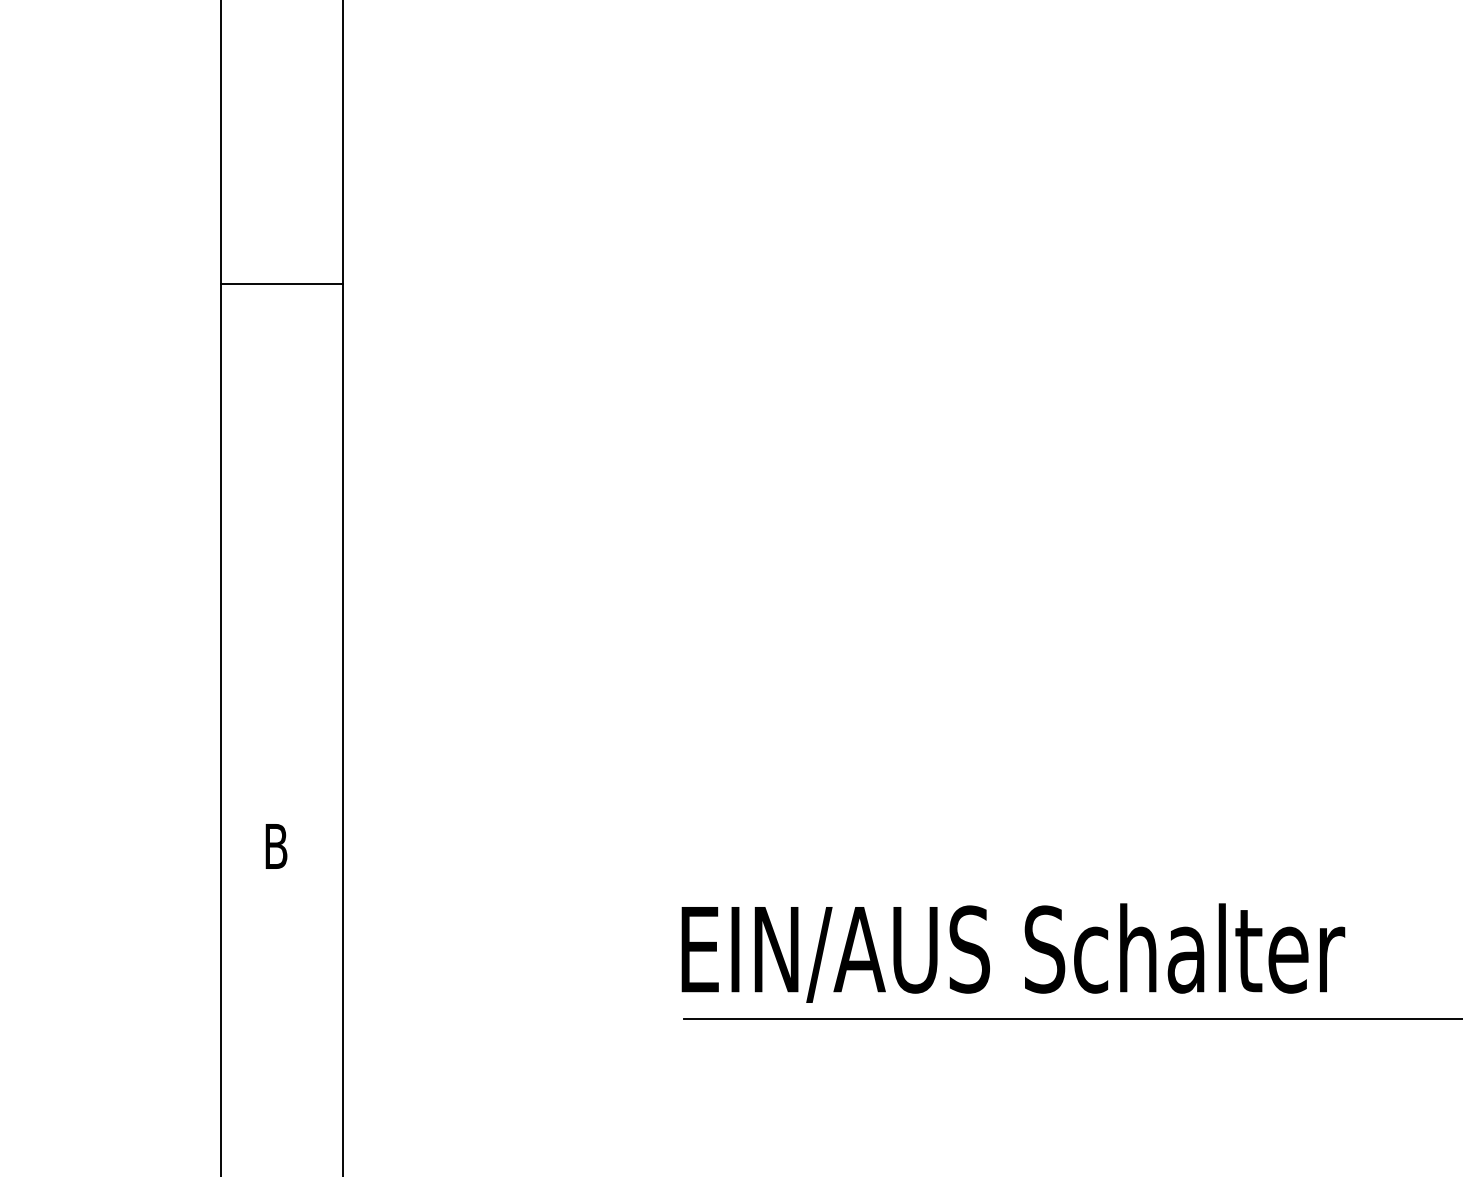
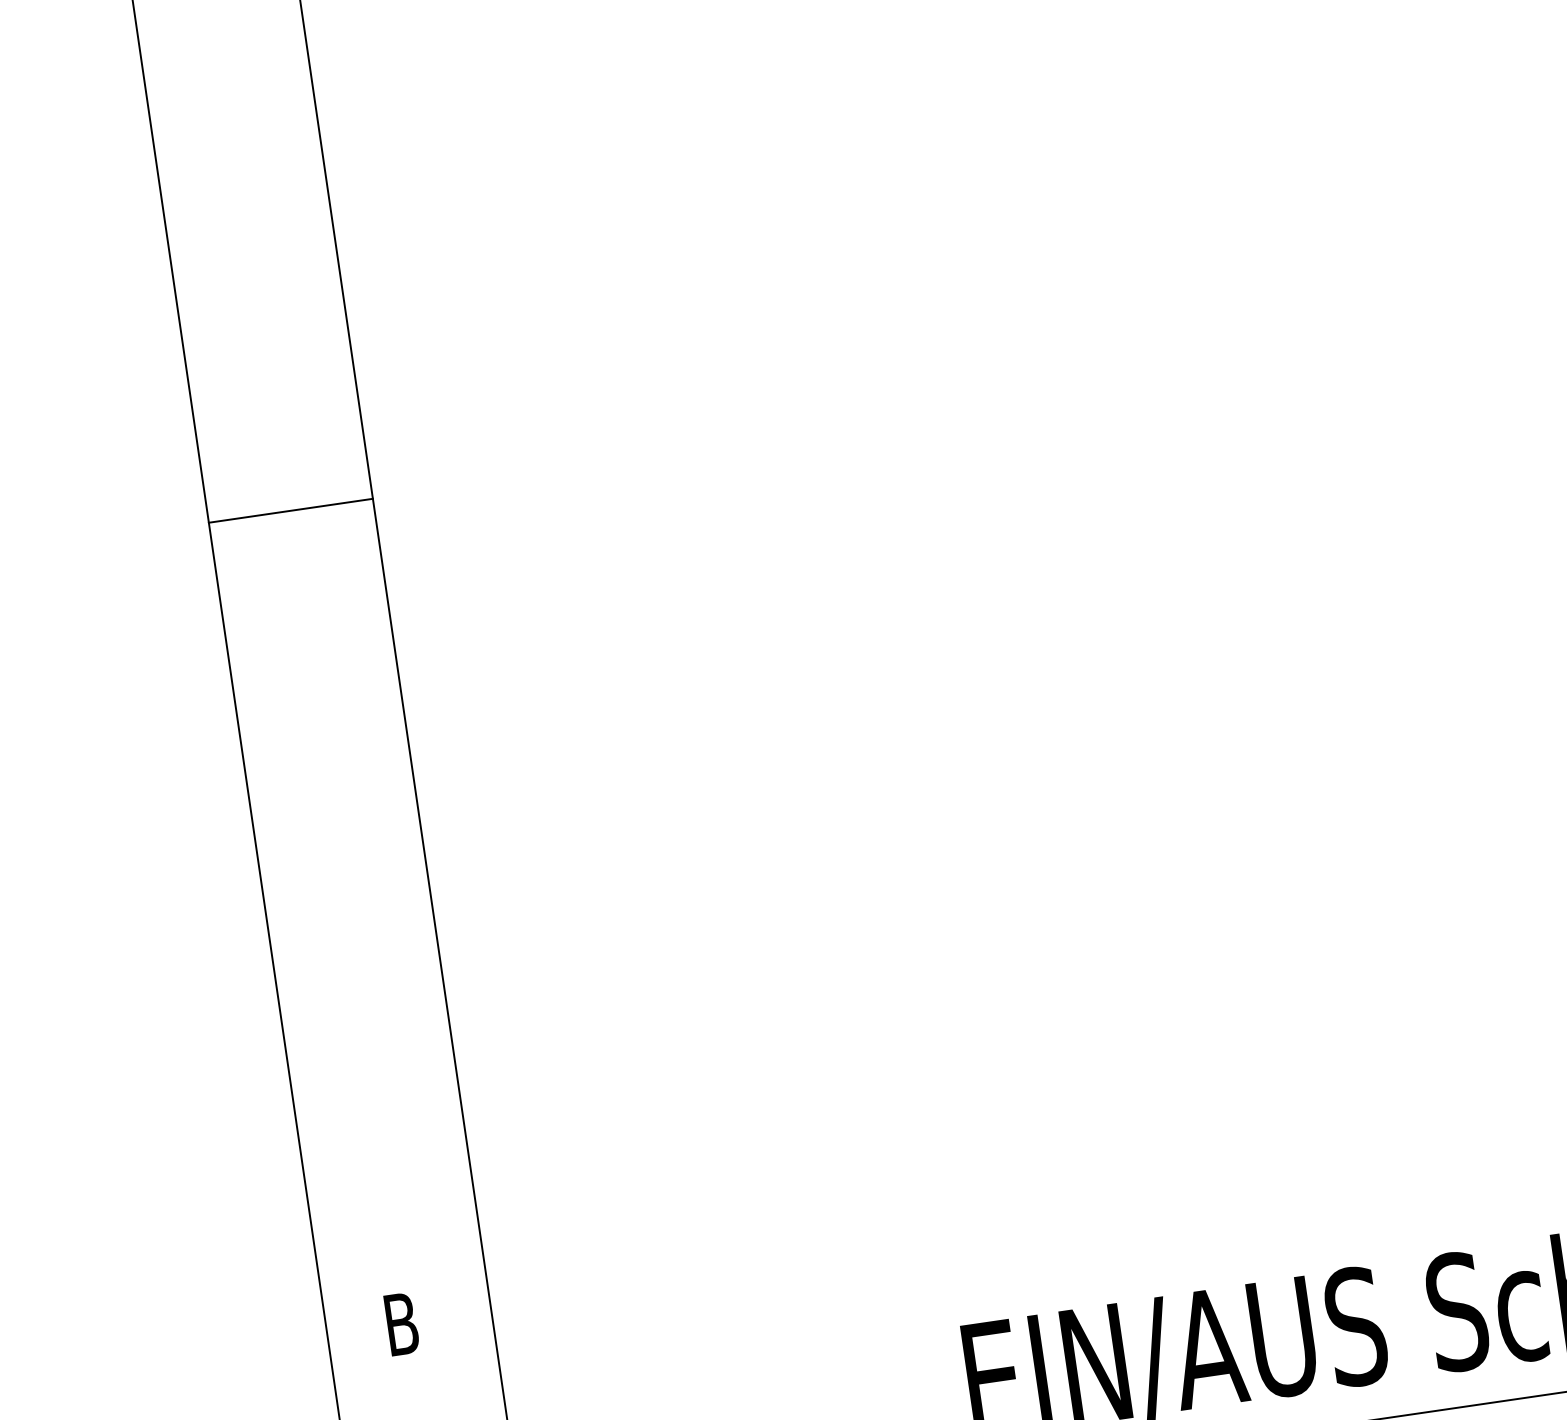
line: (281, 283) -> (290, 510), moved

